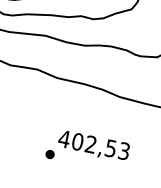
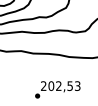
text: (64, 137) -> (43, 85), 402,53 -> 202,53

